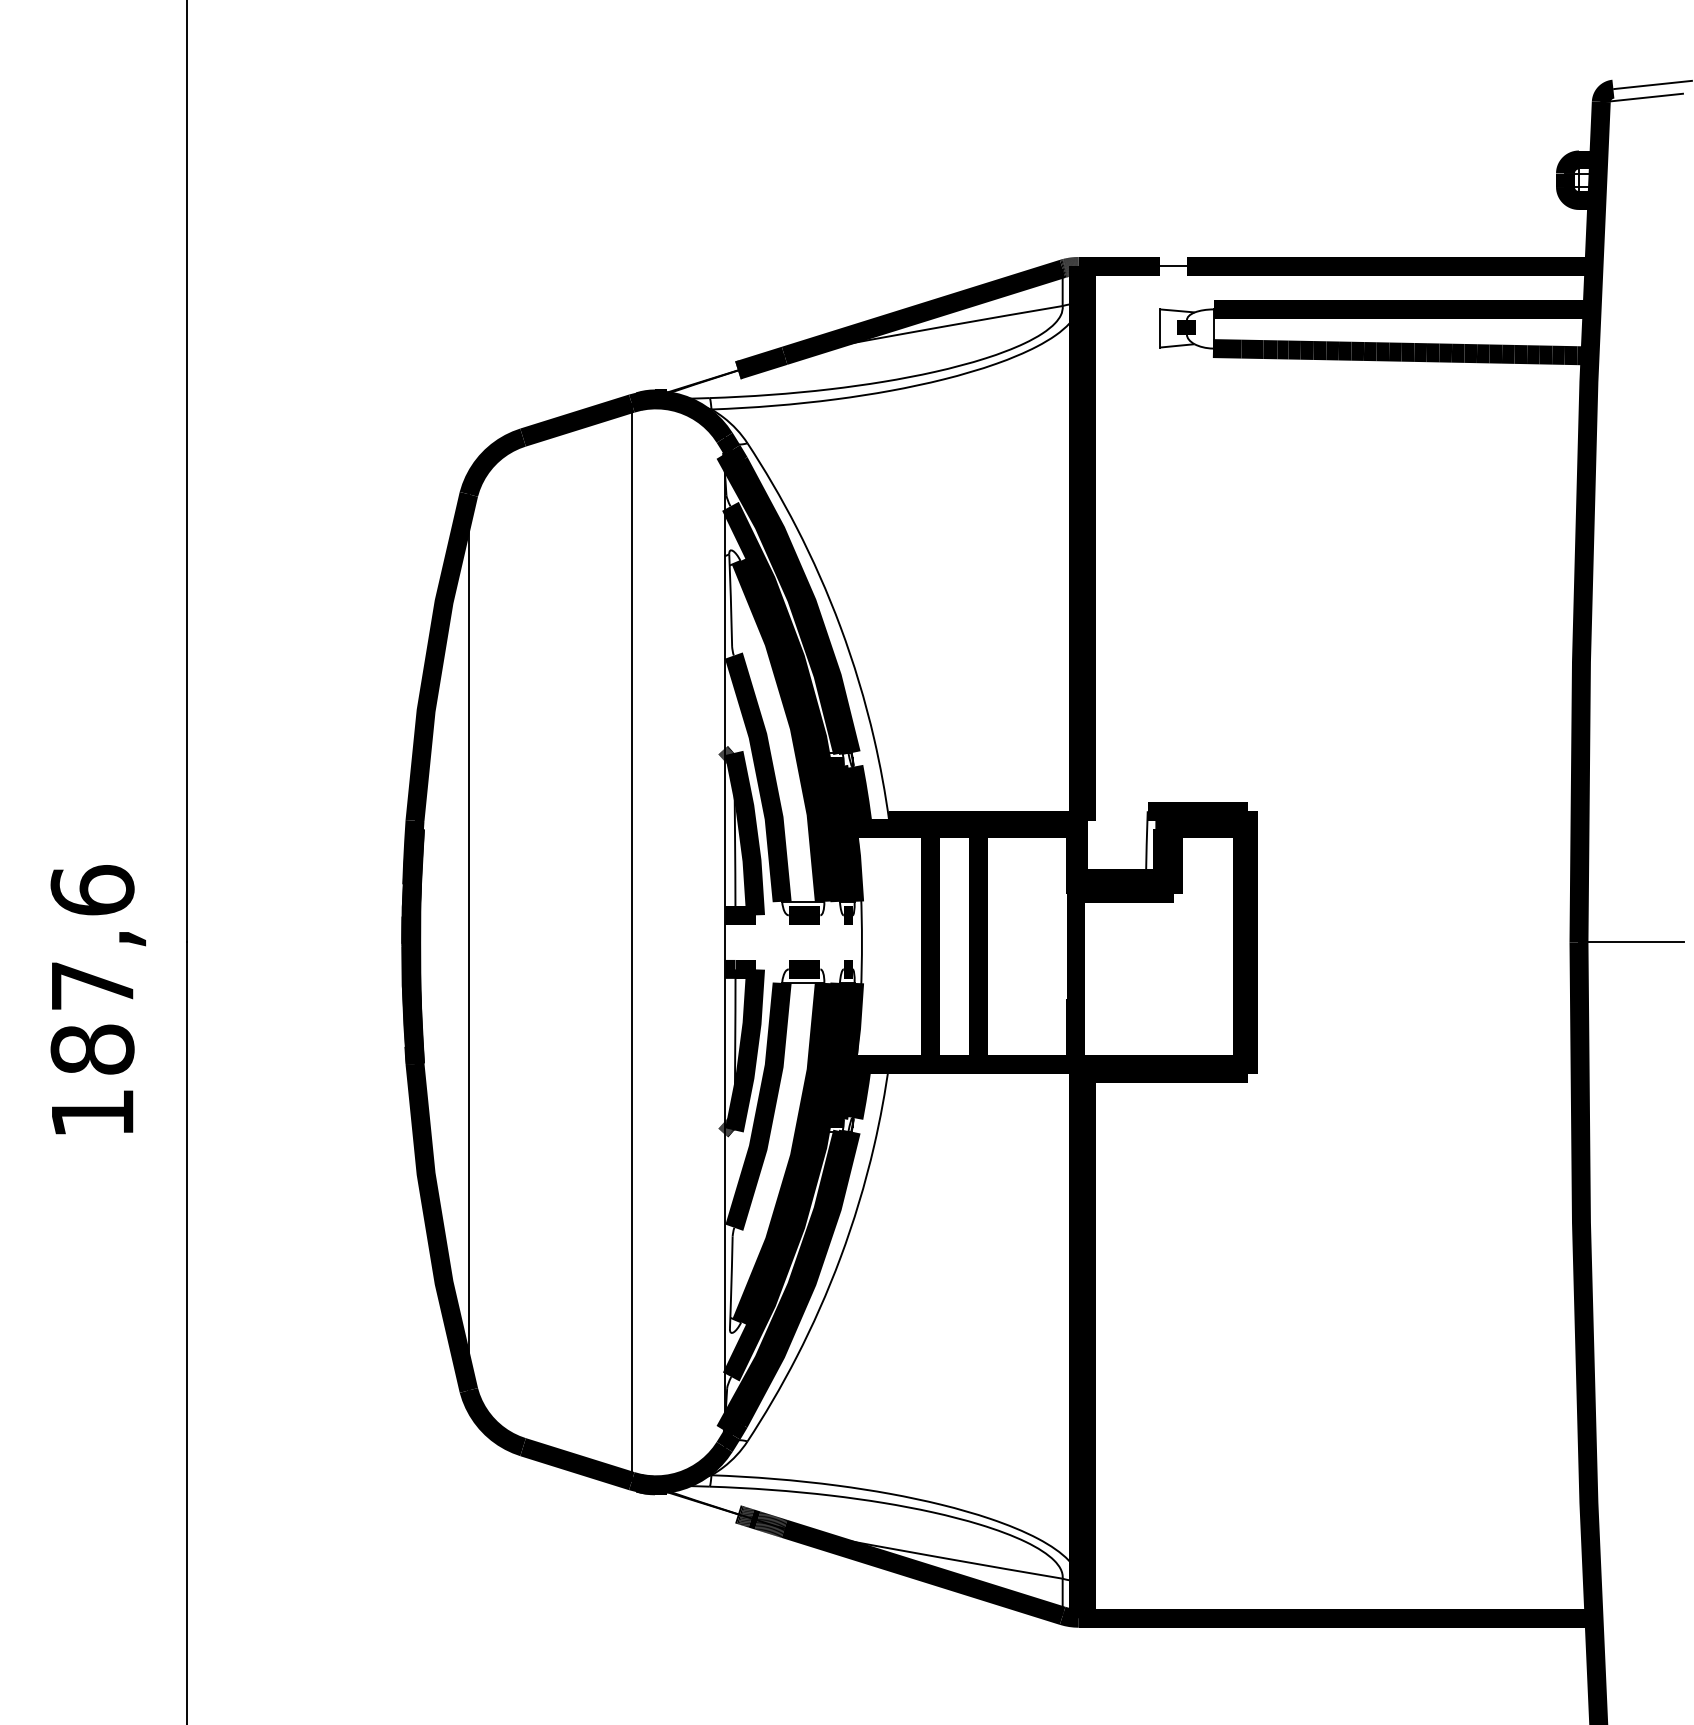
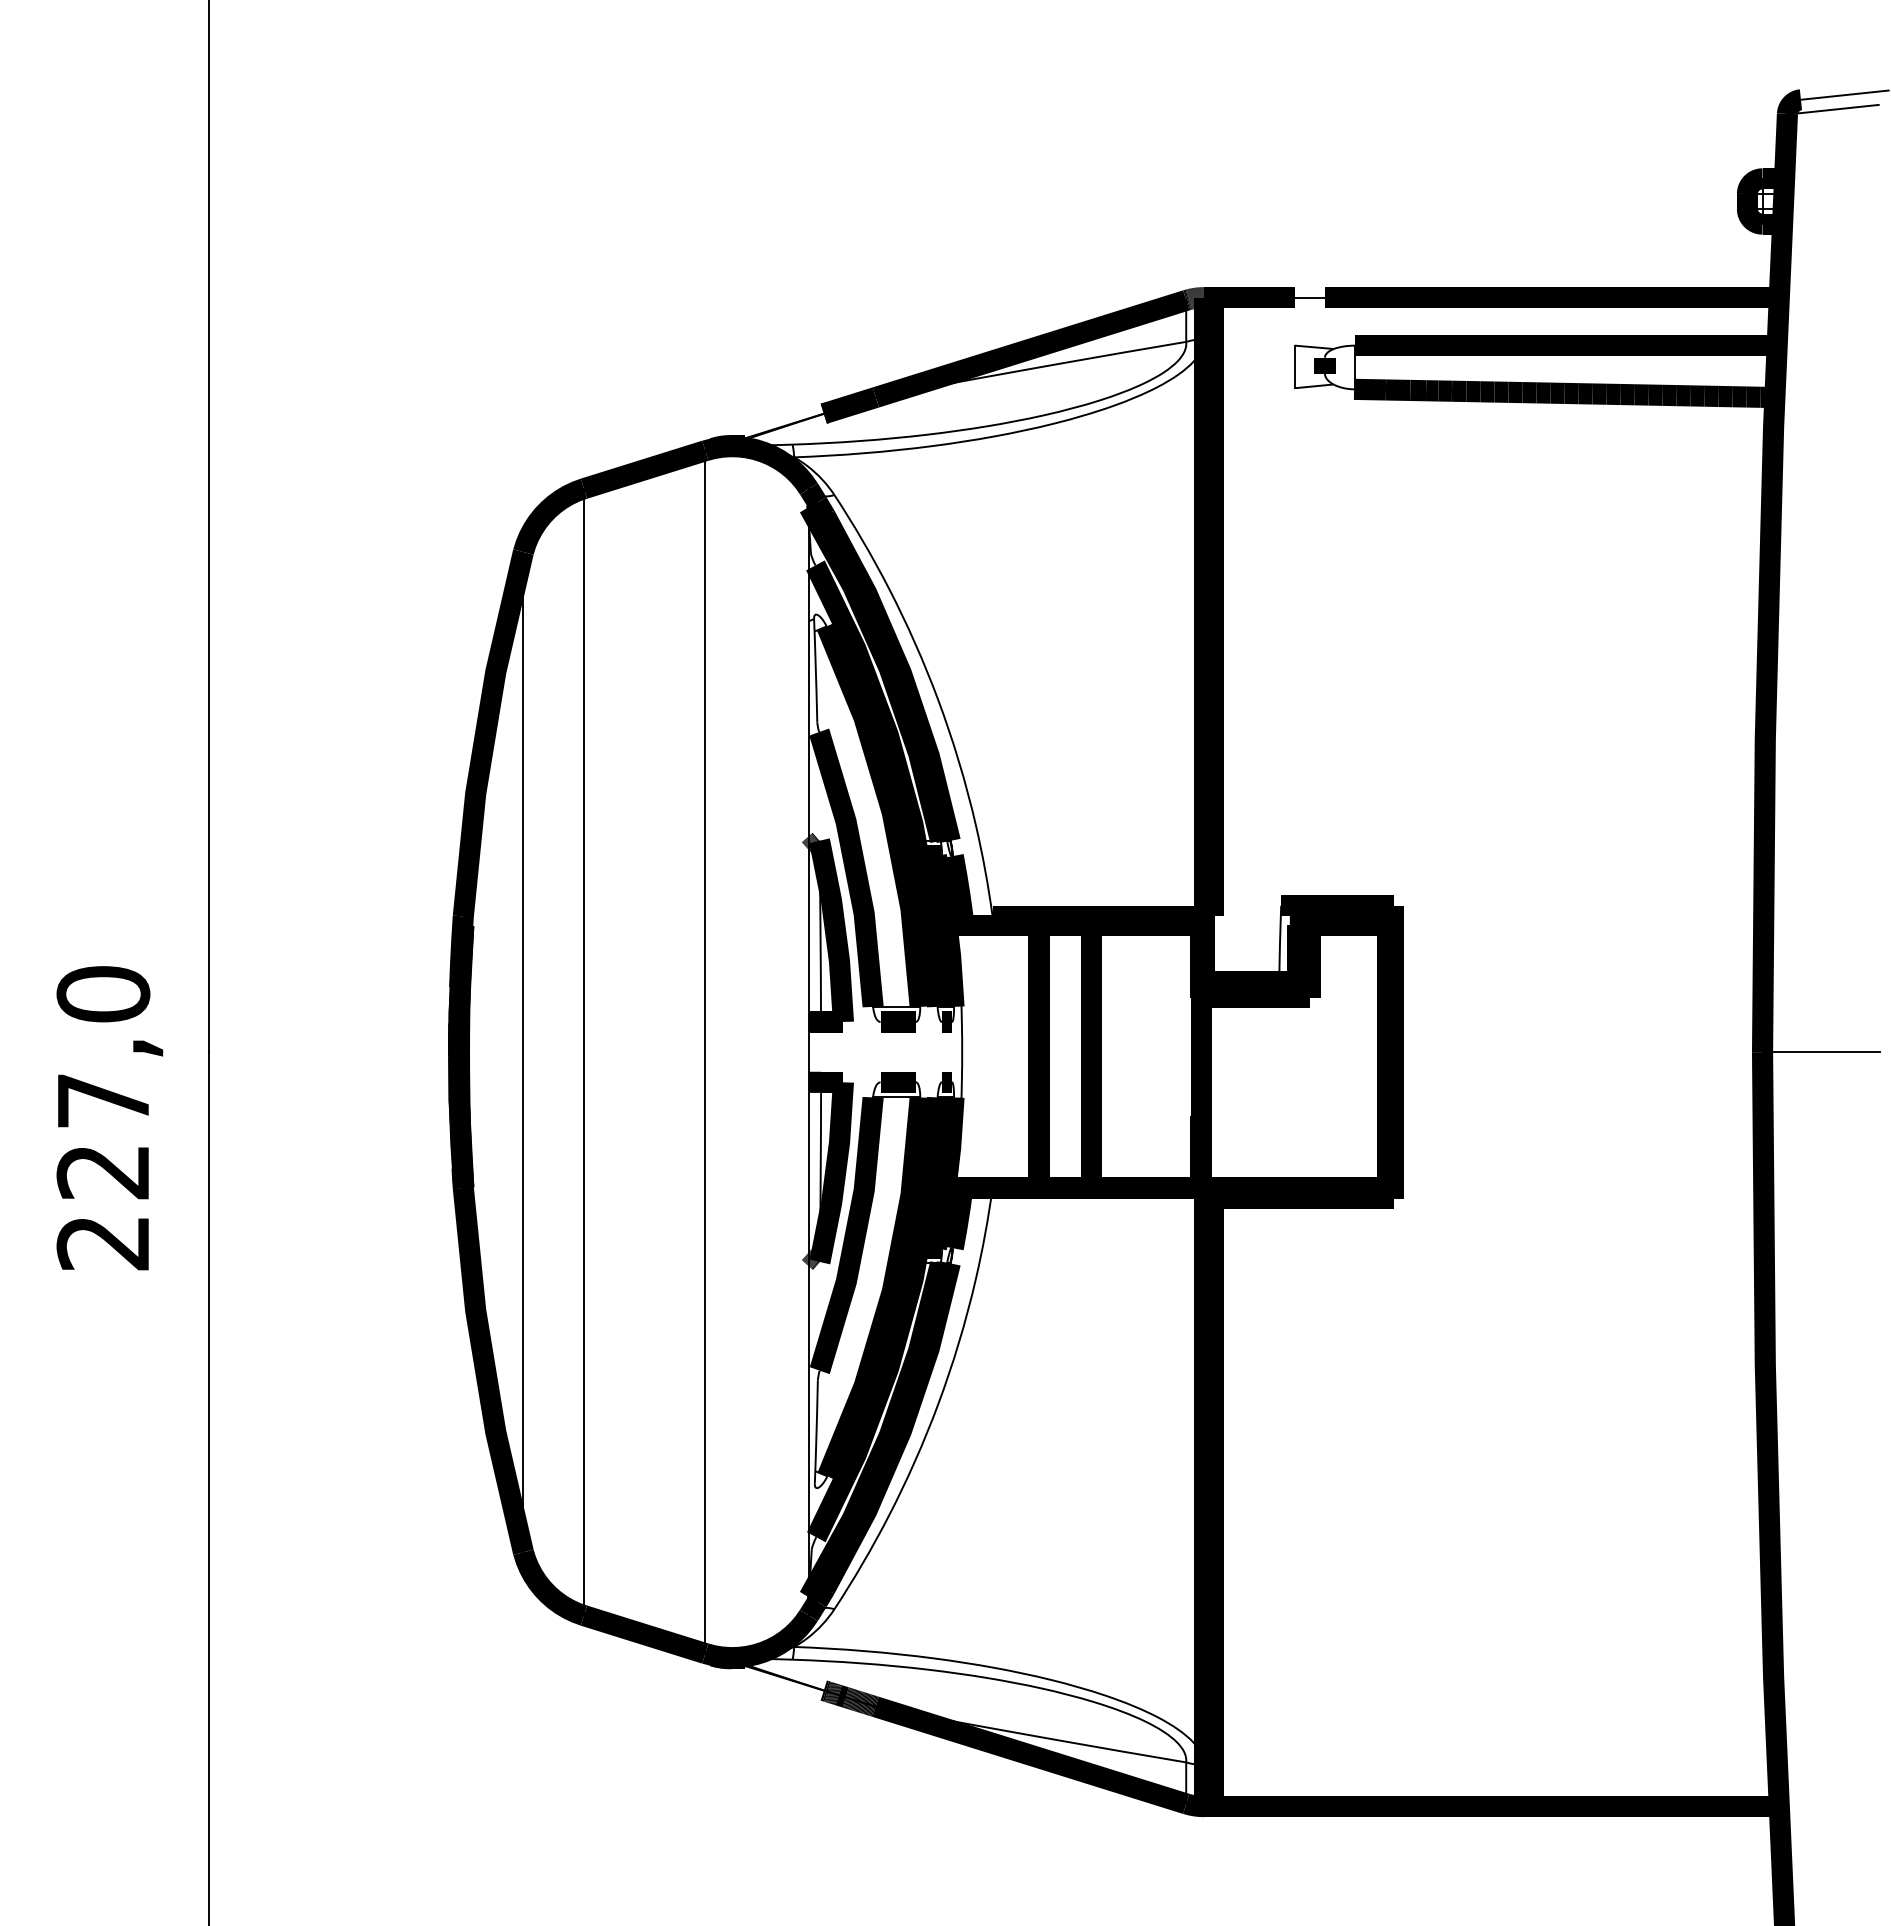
line: (522, 941) -> (583, 1051), added
text: (92, 1000) -> (103, 1117), 187,6 -> 227,0

